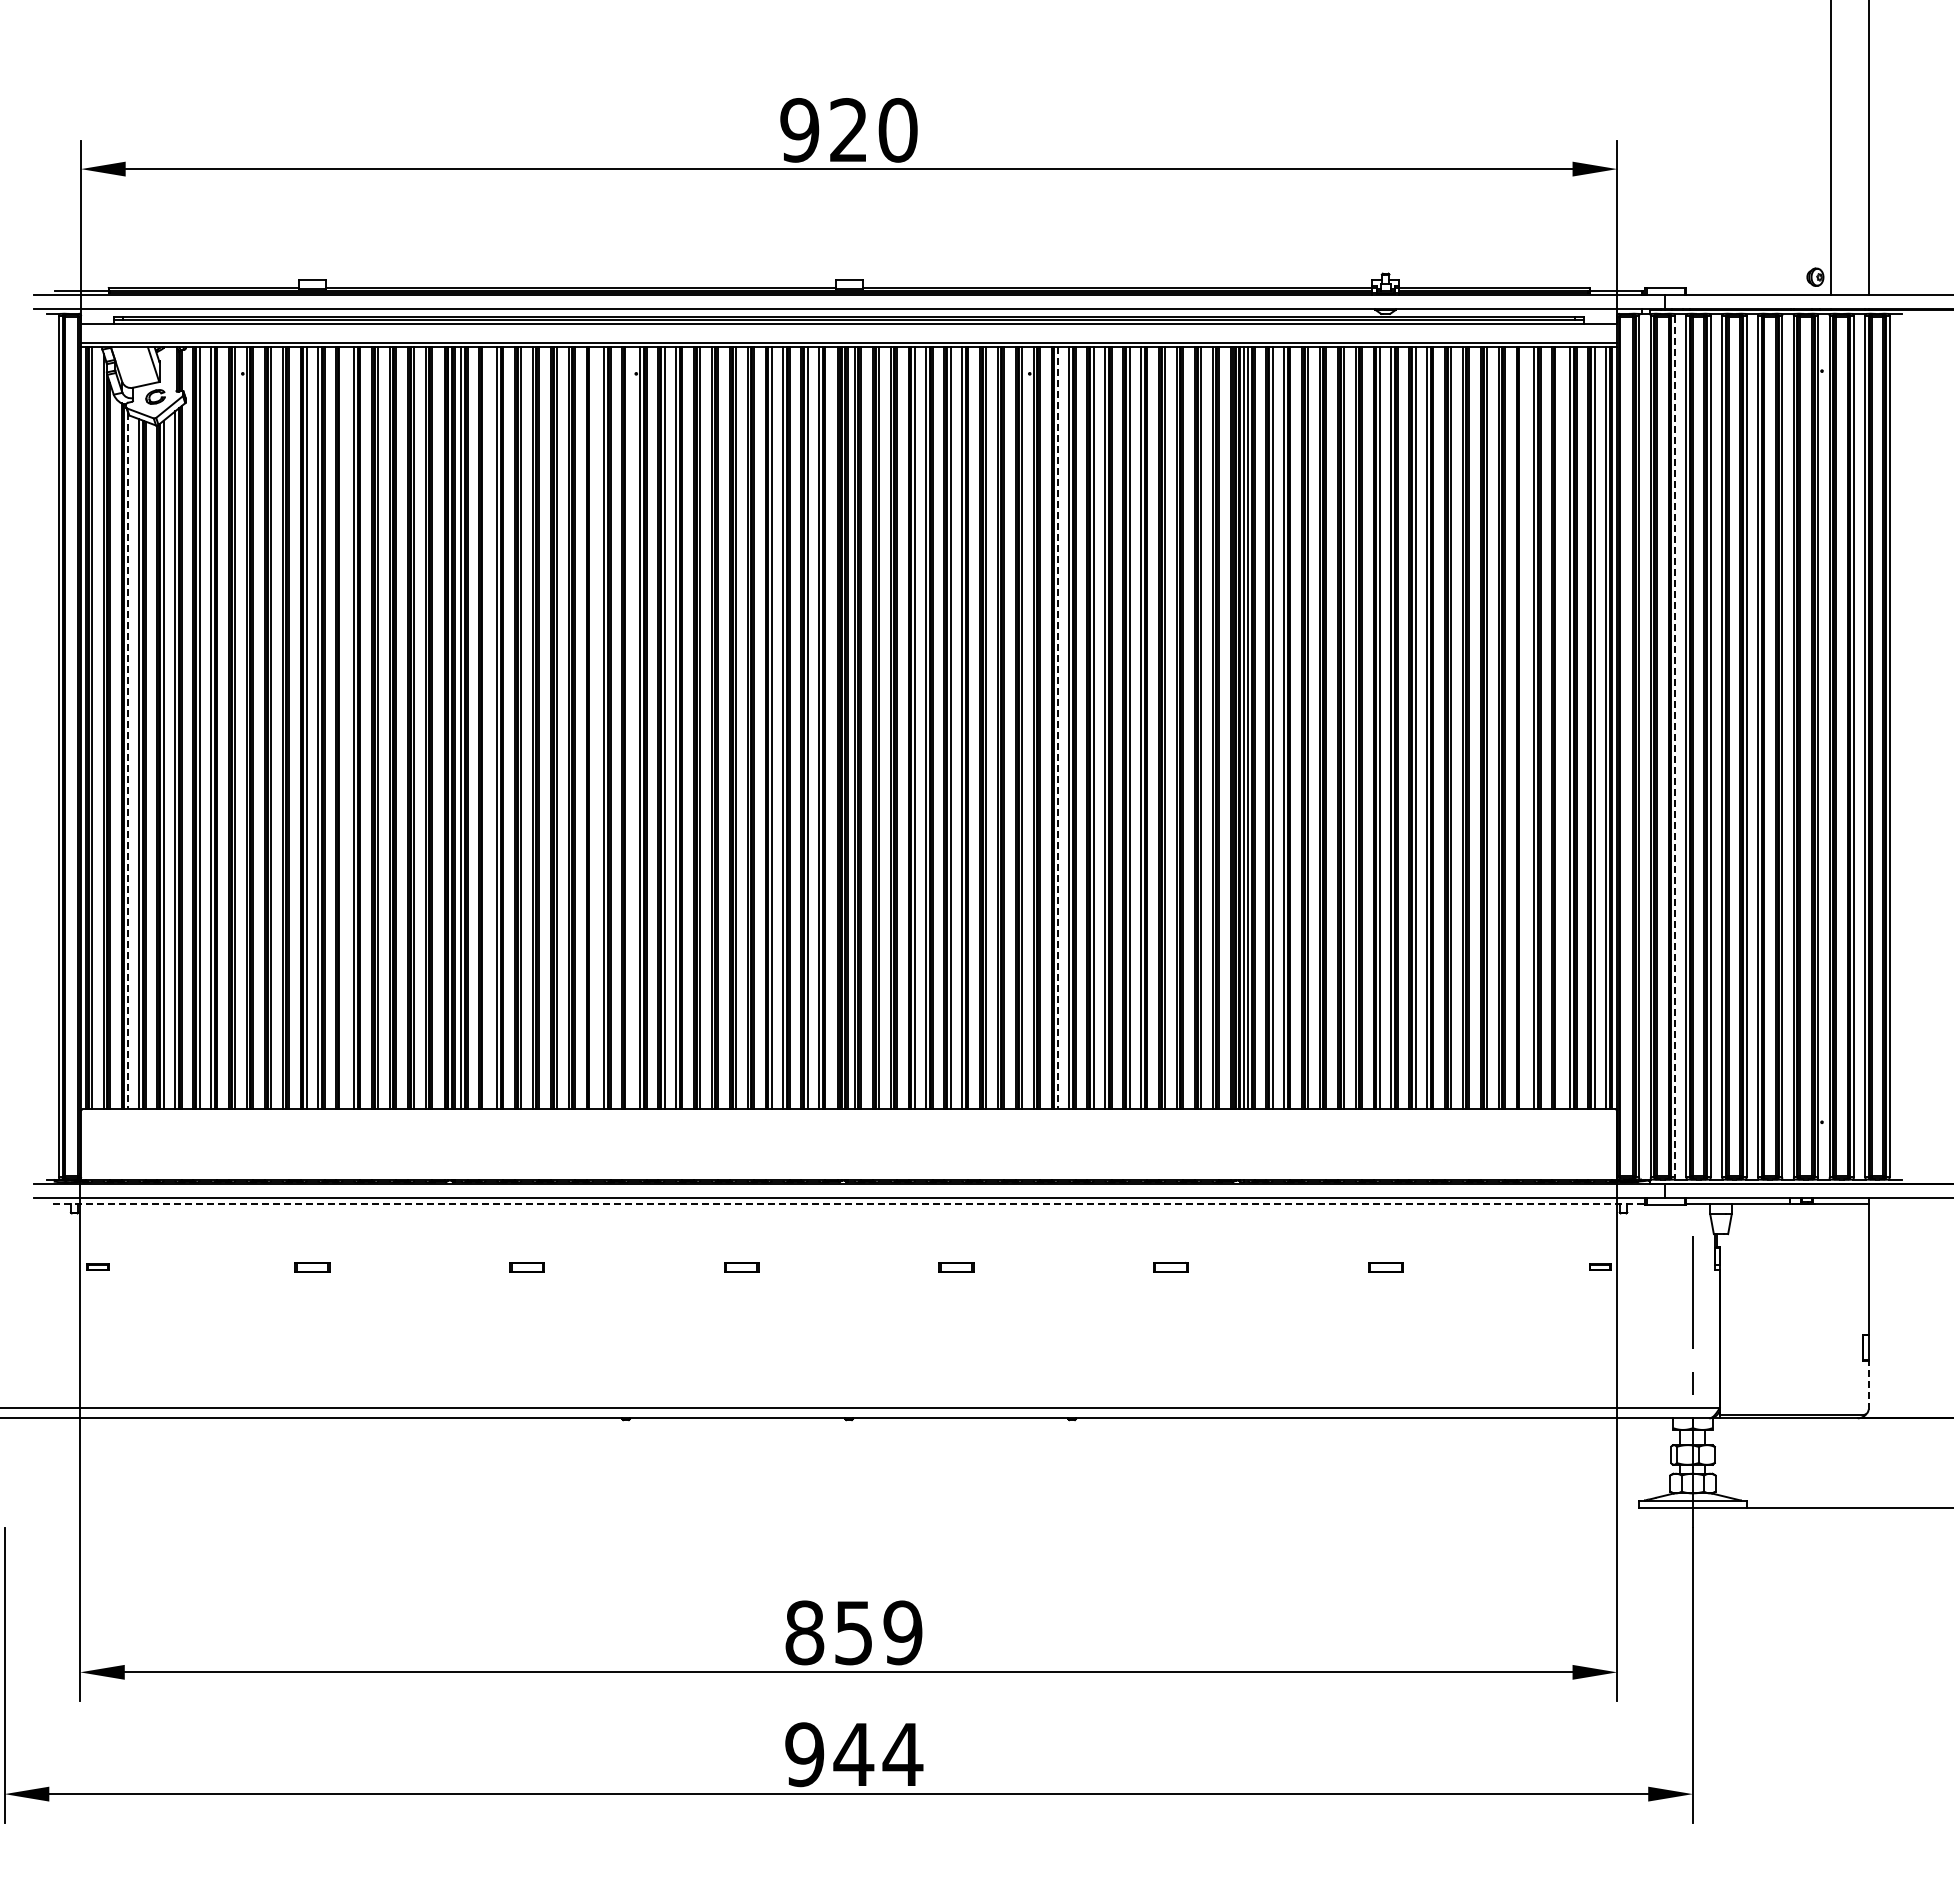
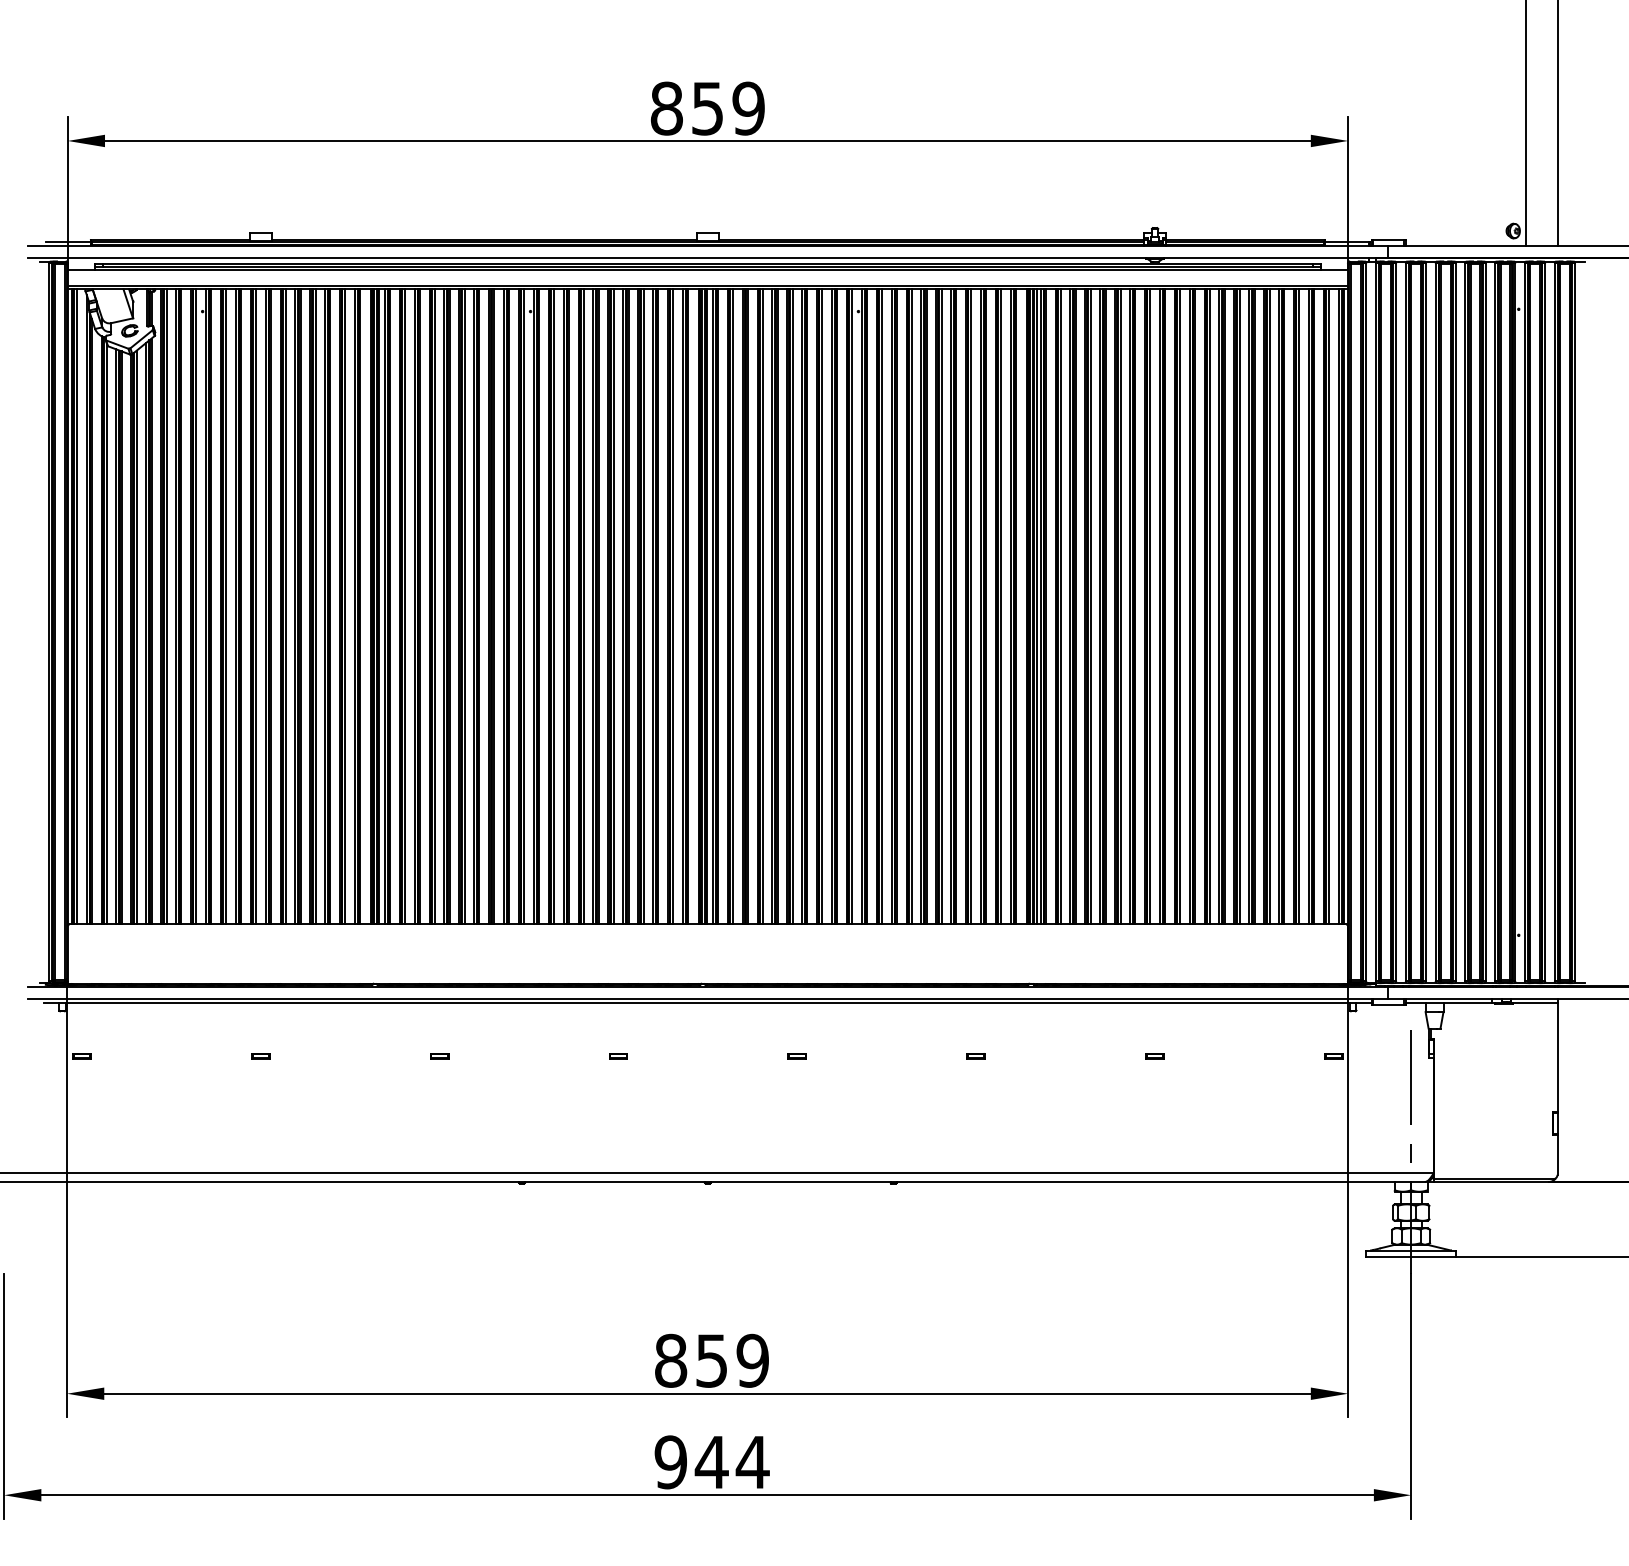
text: (848, 130) -> (707, 108), 920 -> 859
line: (342, 727) -> (285, 606), added
line: (485, 727) -> (404, 606), added
line: (593, 727) -> (494, 606), added
line: (628, 727) -> (524, 606), added
line: (1523, 727) -> (1269, 606), added
line: (1558, 727) -> (1299, 606), added
line: (1058, 728) -> (882, 607), dashed -> solid
line: (1675, 746) -> (1396, 622), dashed -> solid
line: (128, 761) -> (107, 634), dashed -> solid
line: (849, 1203) -> (708, 1003), dashed -> solid
part: (312, 1266) -> (260, 1055), size x0.62
part: (526, 1266) -> (439, 1055), size x0.62
part: (741, 1266) -> (618, 1055), size x0.62
part: (956, 1266) -> (797, 1055), size x0.62
part: (1170, 1266) -> (975, 1055), size x0.62
part: (1385, 1266) -> (1154, 1055), size x0.62
line: (1868, 1385) -> (1557, 1154), dashed -> solid

